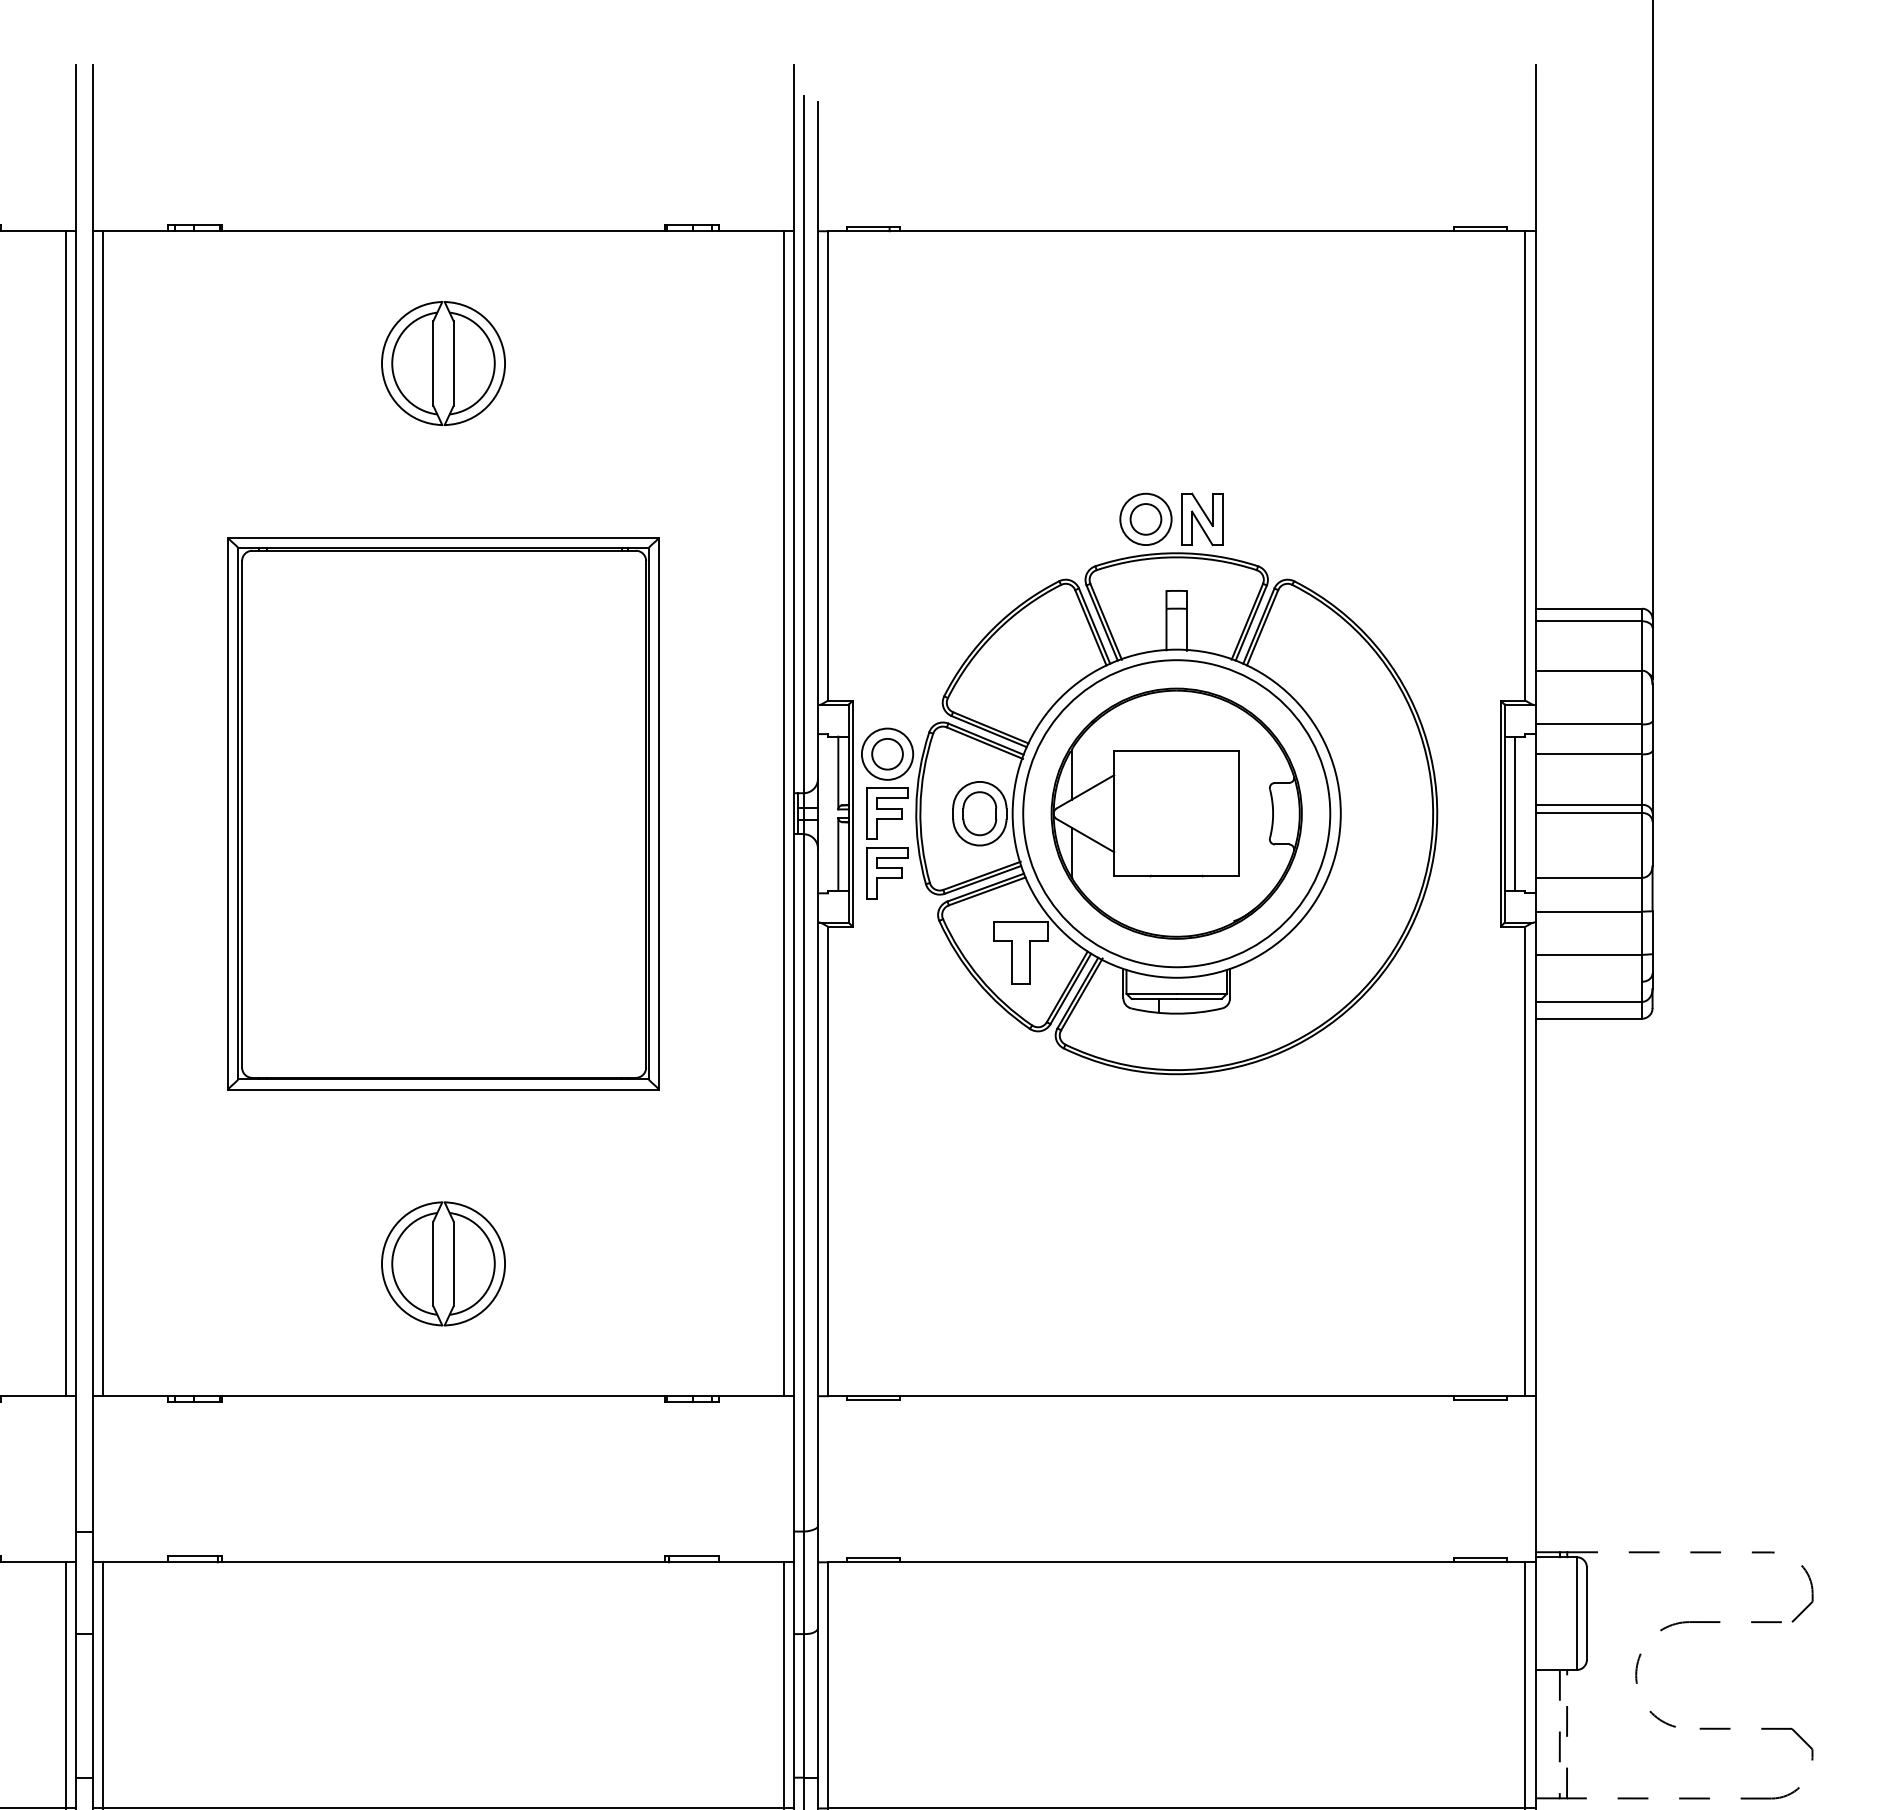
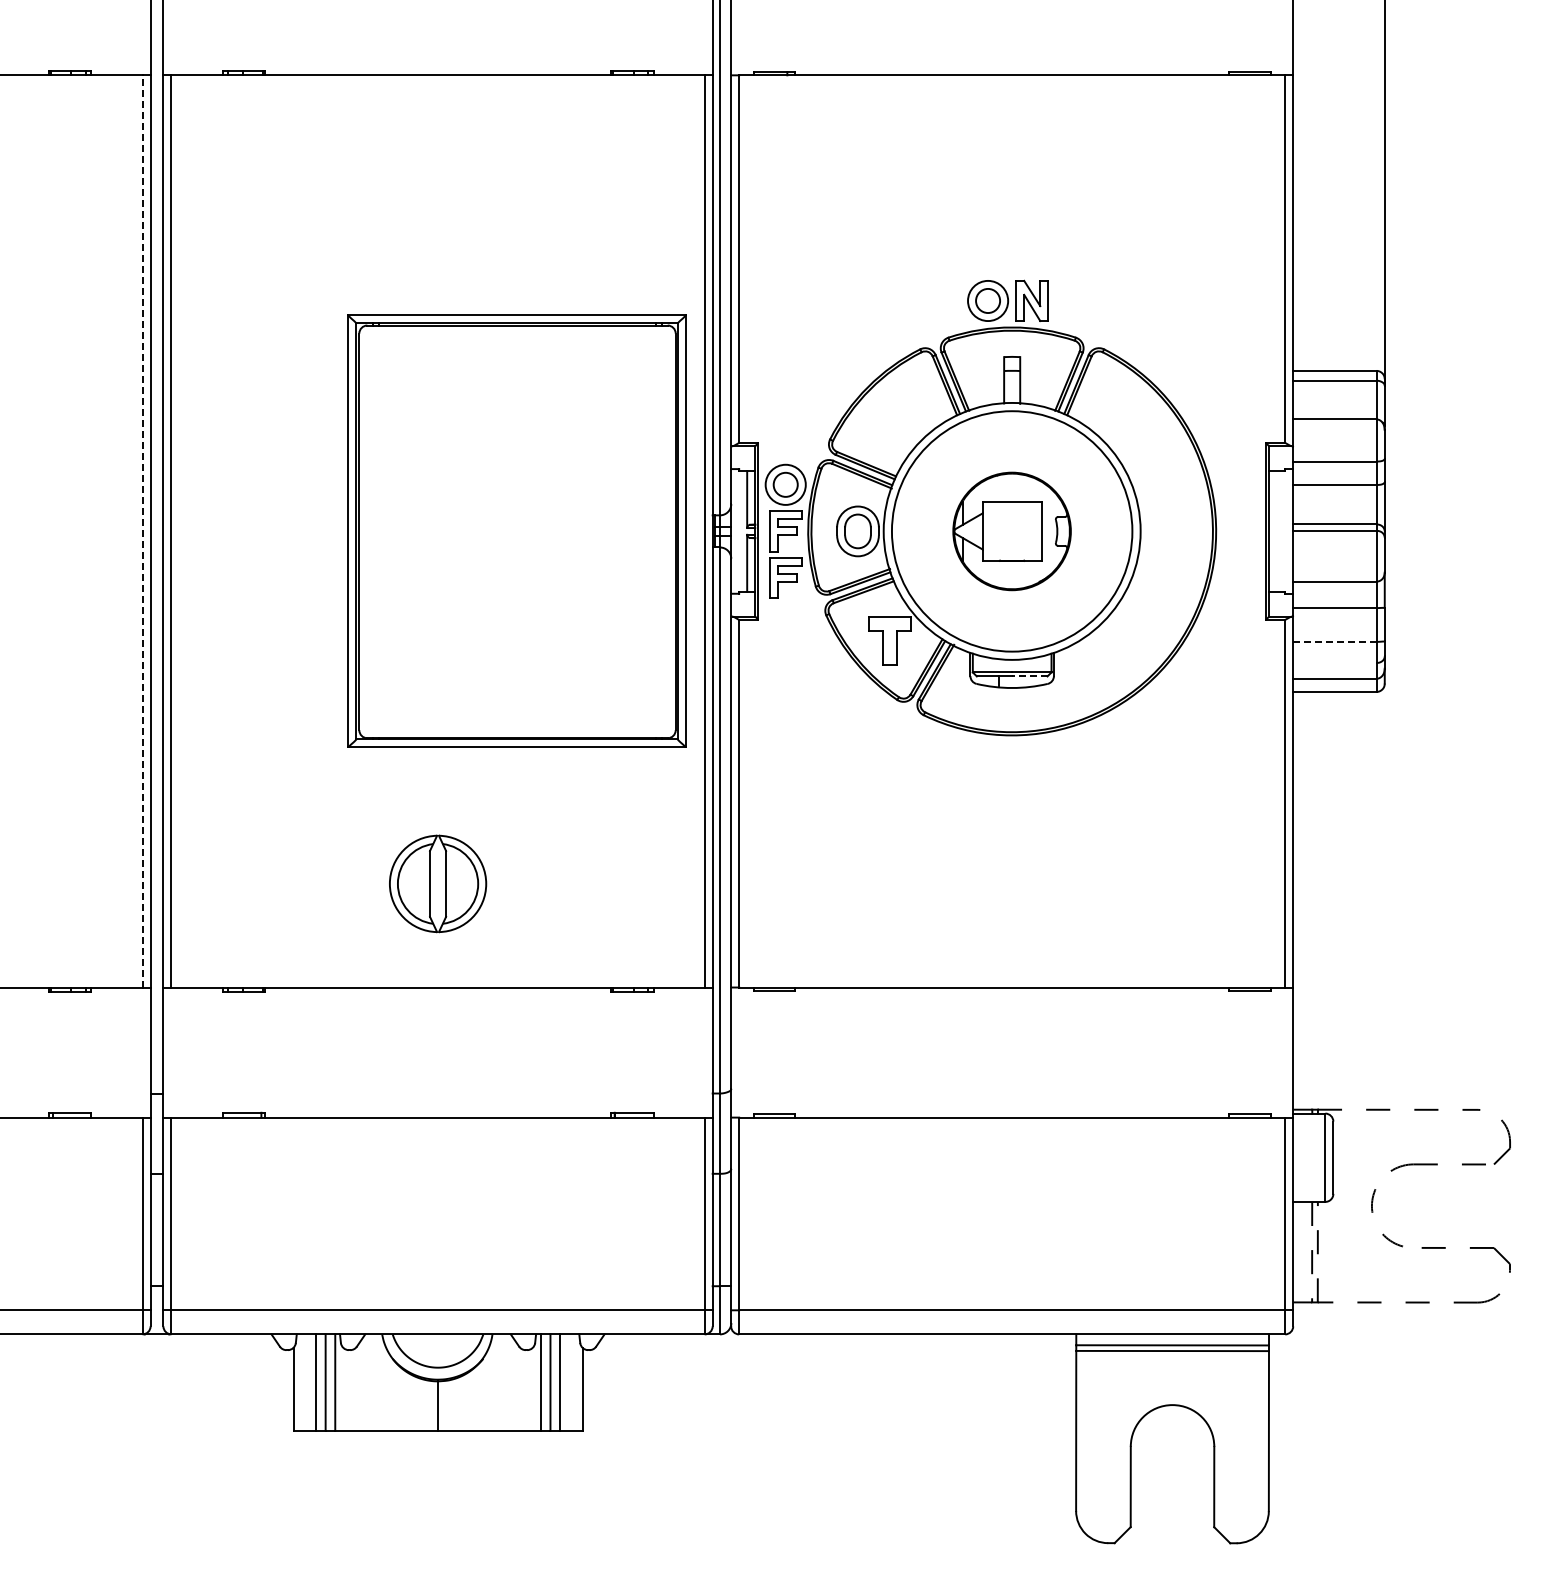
part: (444, 362) -> (438, 178), removed
line: (66, 812) -> (142, 530), solid -> dashed
part: (442, 812) -> (516, 530), moved
part: (1175, 813) -> (1011, 531), size x0.6
line: (1515, 813) -> (1277, 531), removed
line: (1588, 954) -> (1334, 641), solid -> dashed
line: (1198, 998) -> (1029, 676), solid -> dashed

